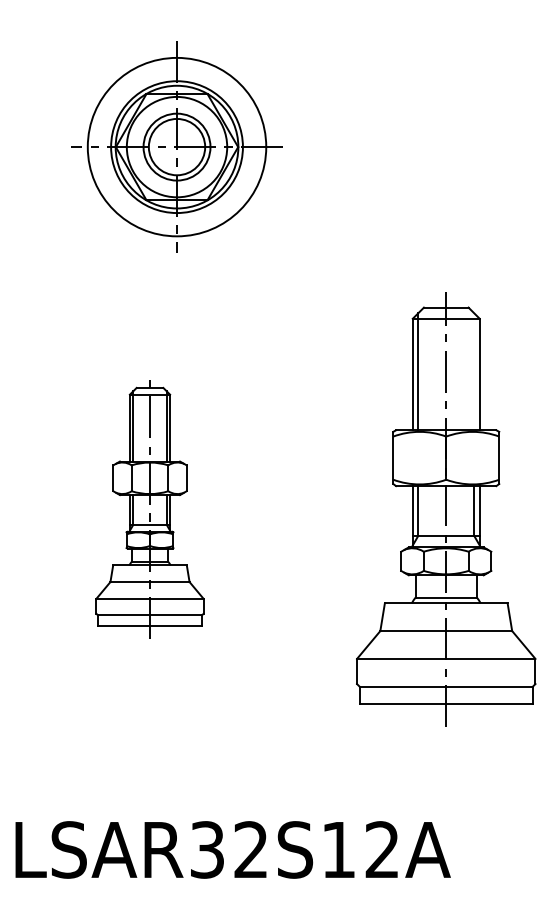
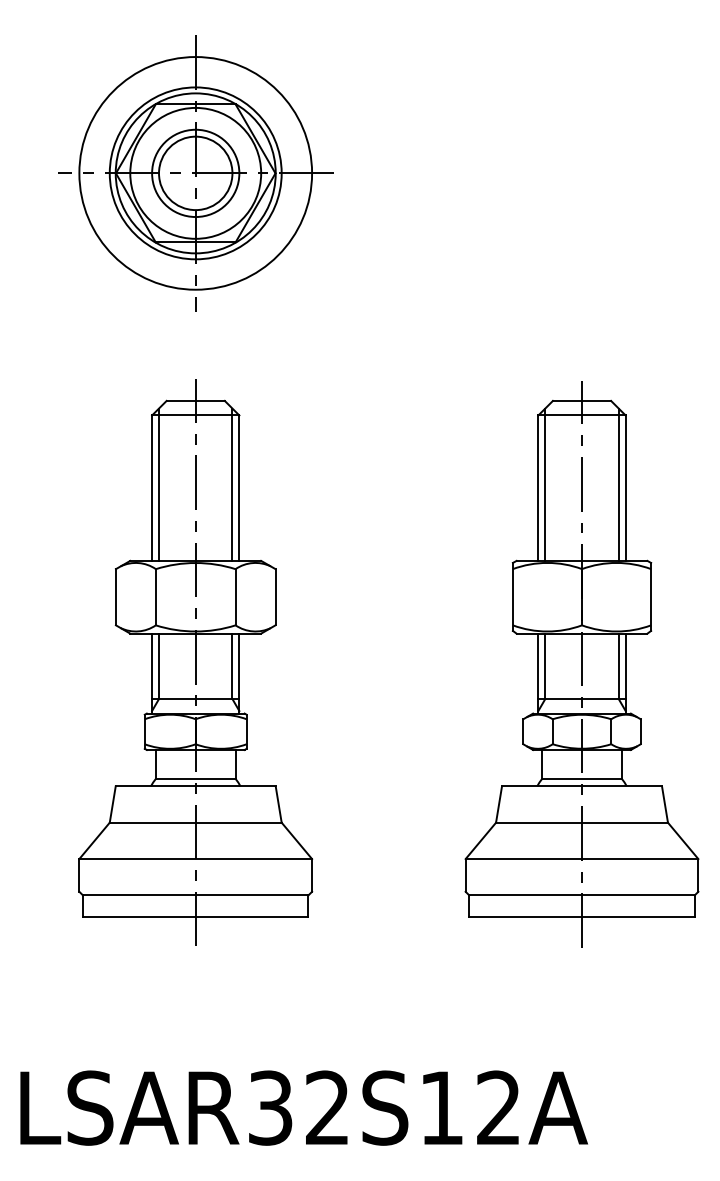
part: (176, 146) -> (195, 172), moved
line: (474, 371) -> (618, 484), added
part: (149, 508) -> (195, 662), size x1.67

